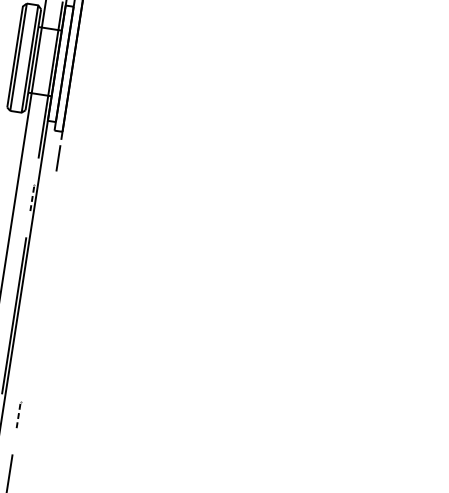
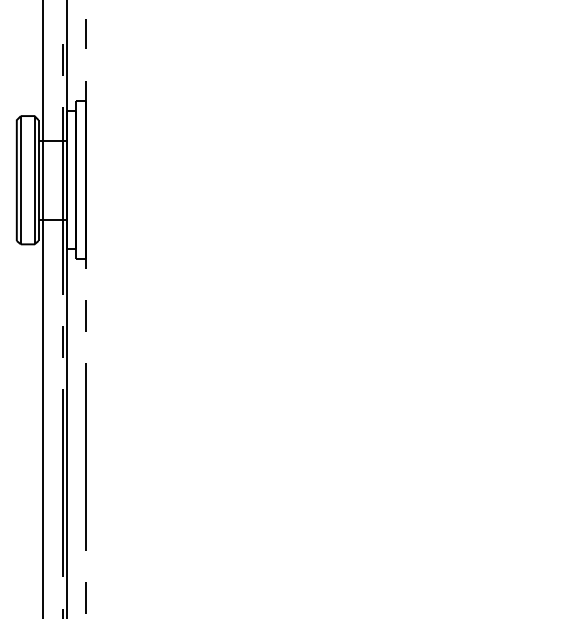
line: (58, 157) -> (85, 315), moved
line: (32, 196) -> (62, 340), dashed -> solid
line: (36, 296) -> (85, 456), added
line: (18, 413) -> (85, 596), dashed -> solid

